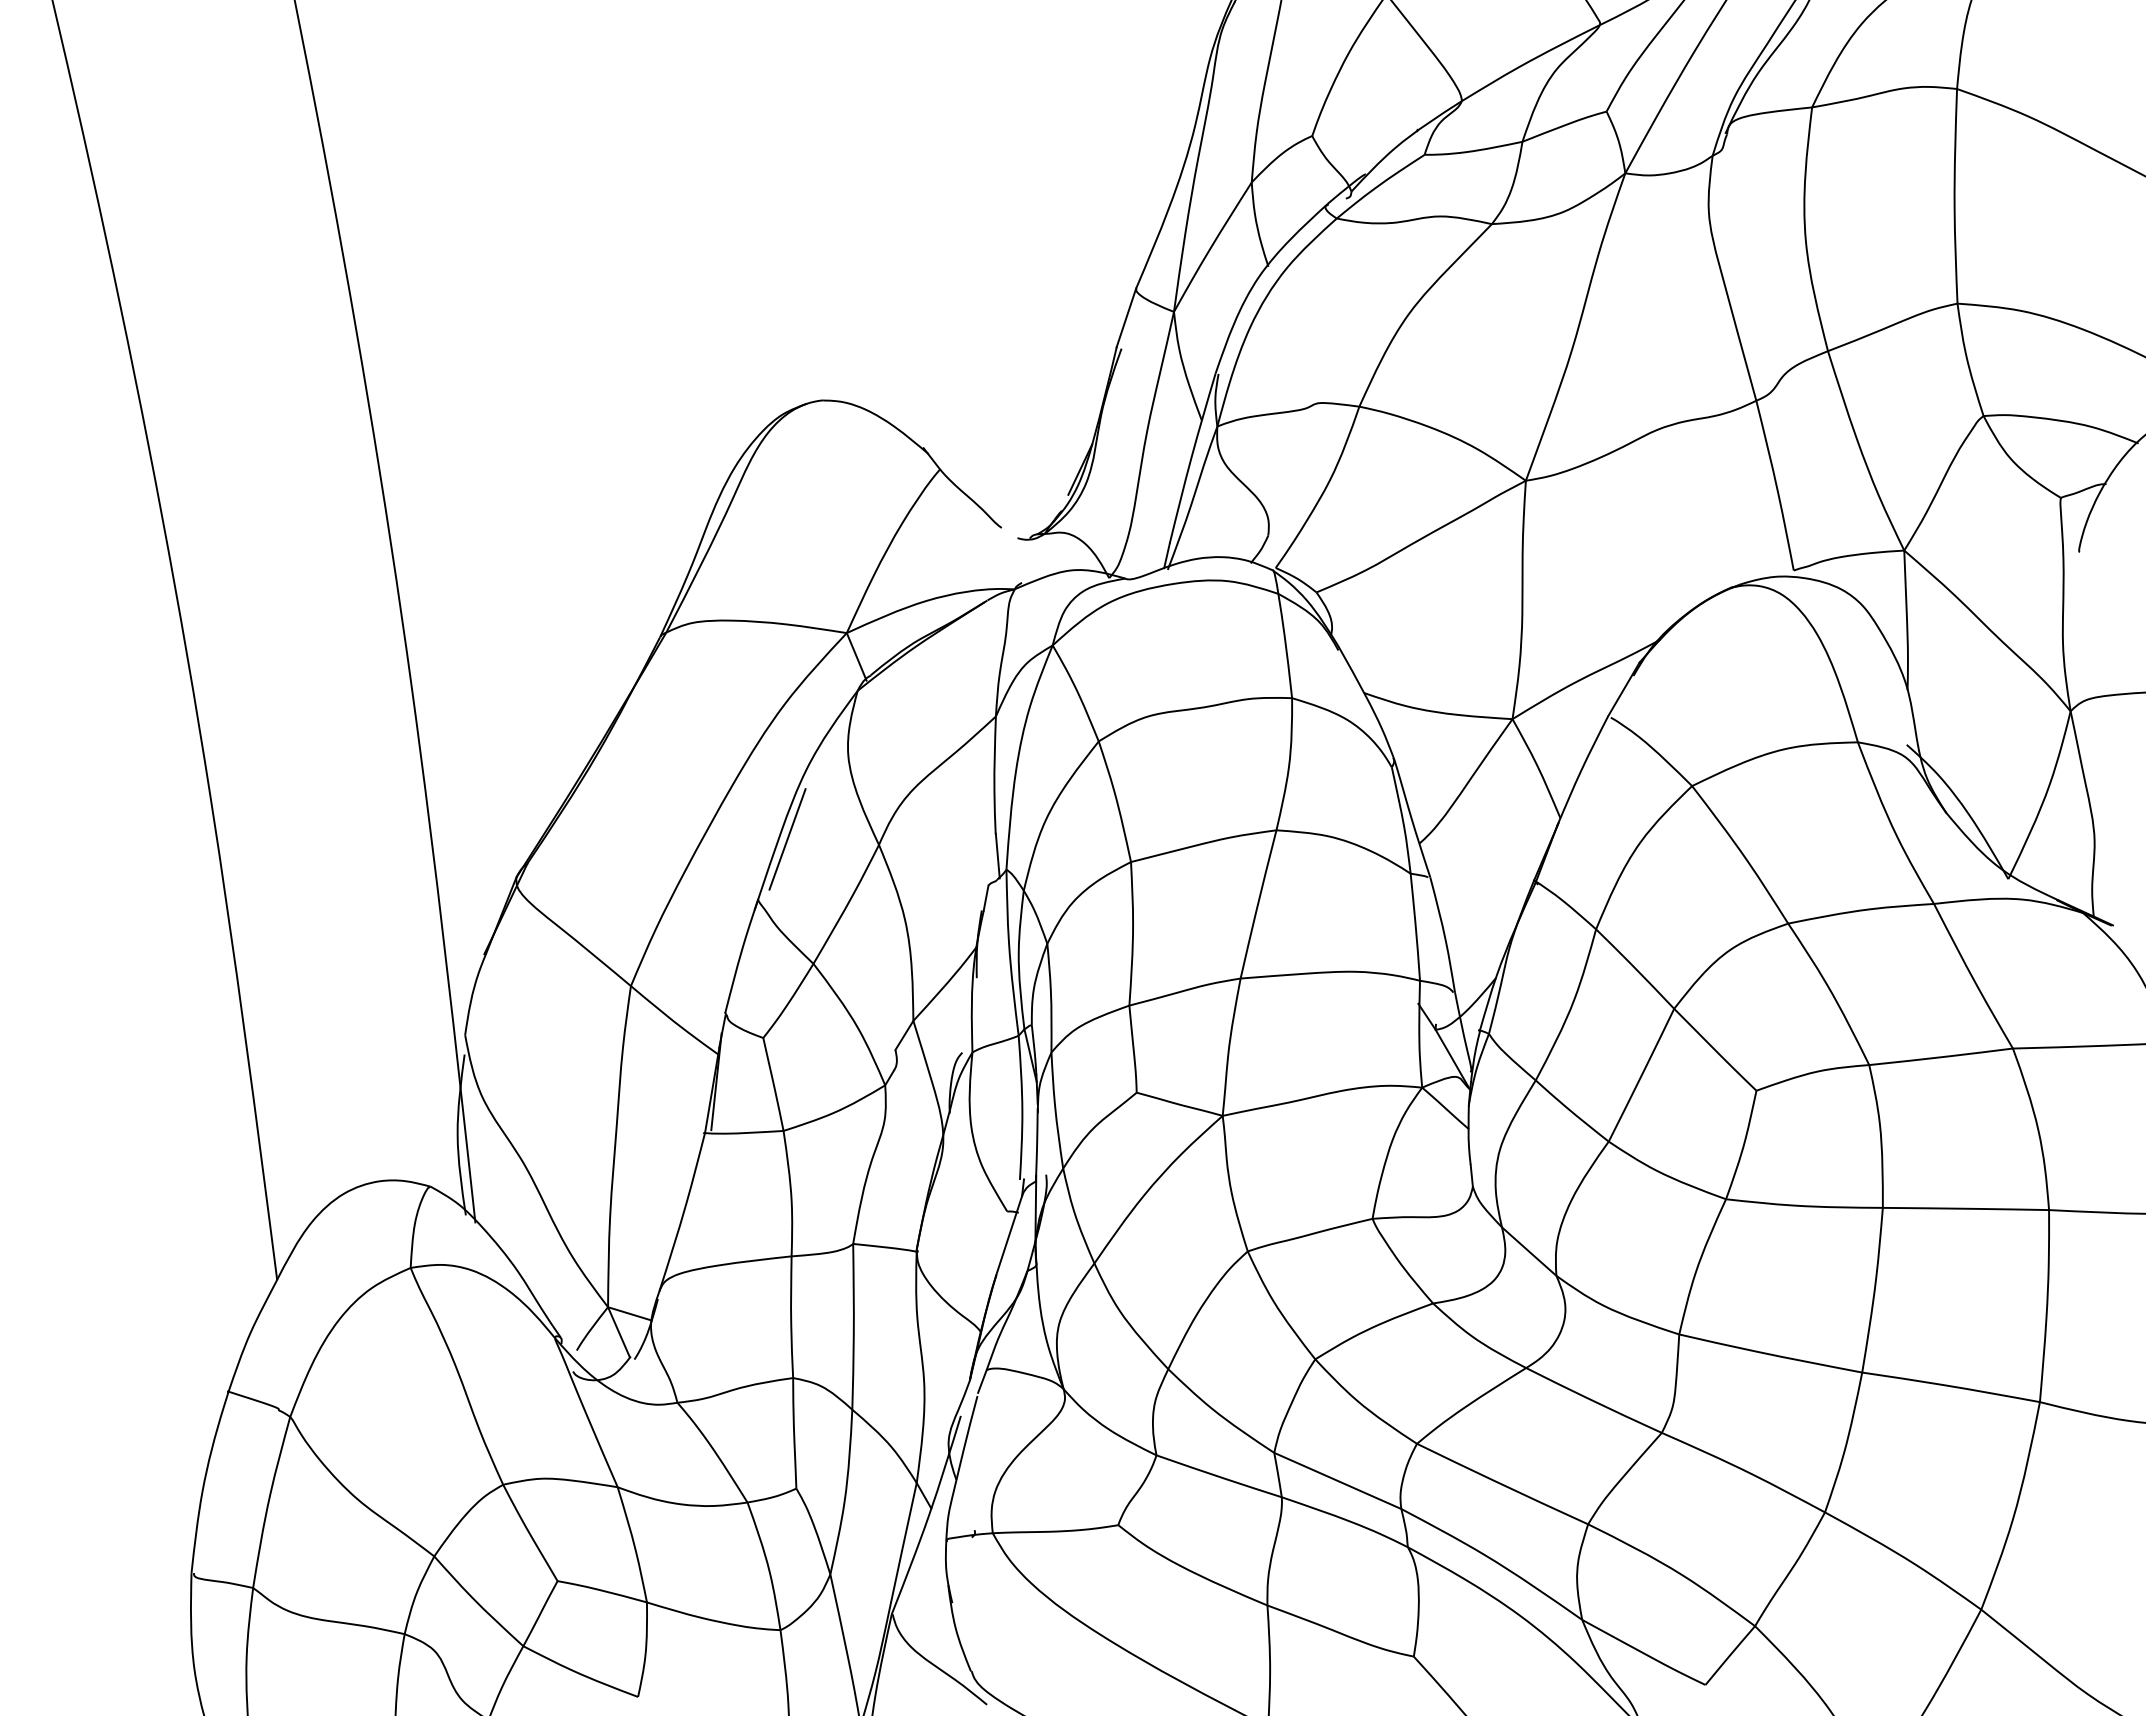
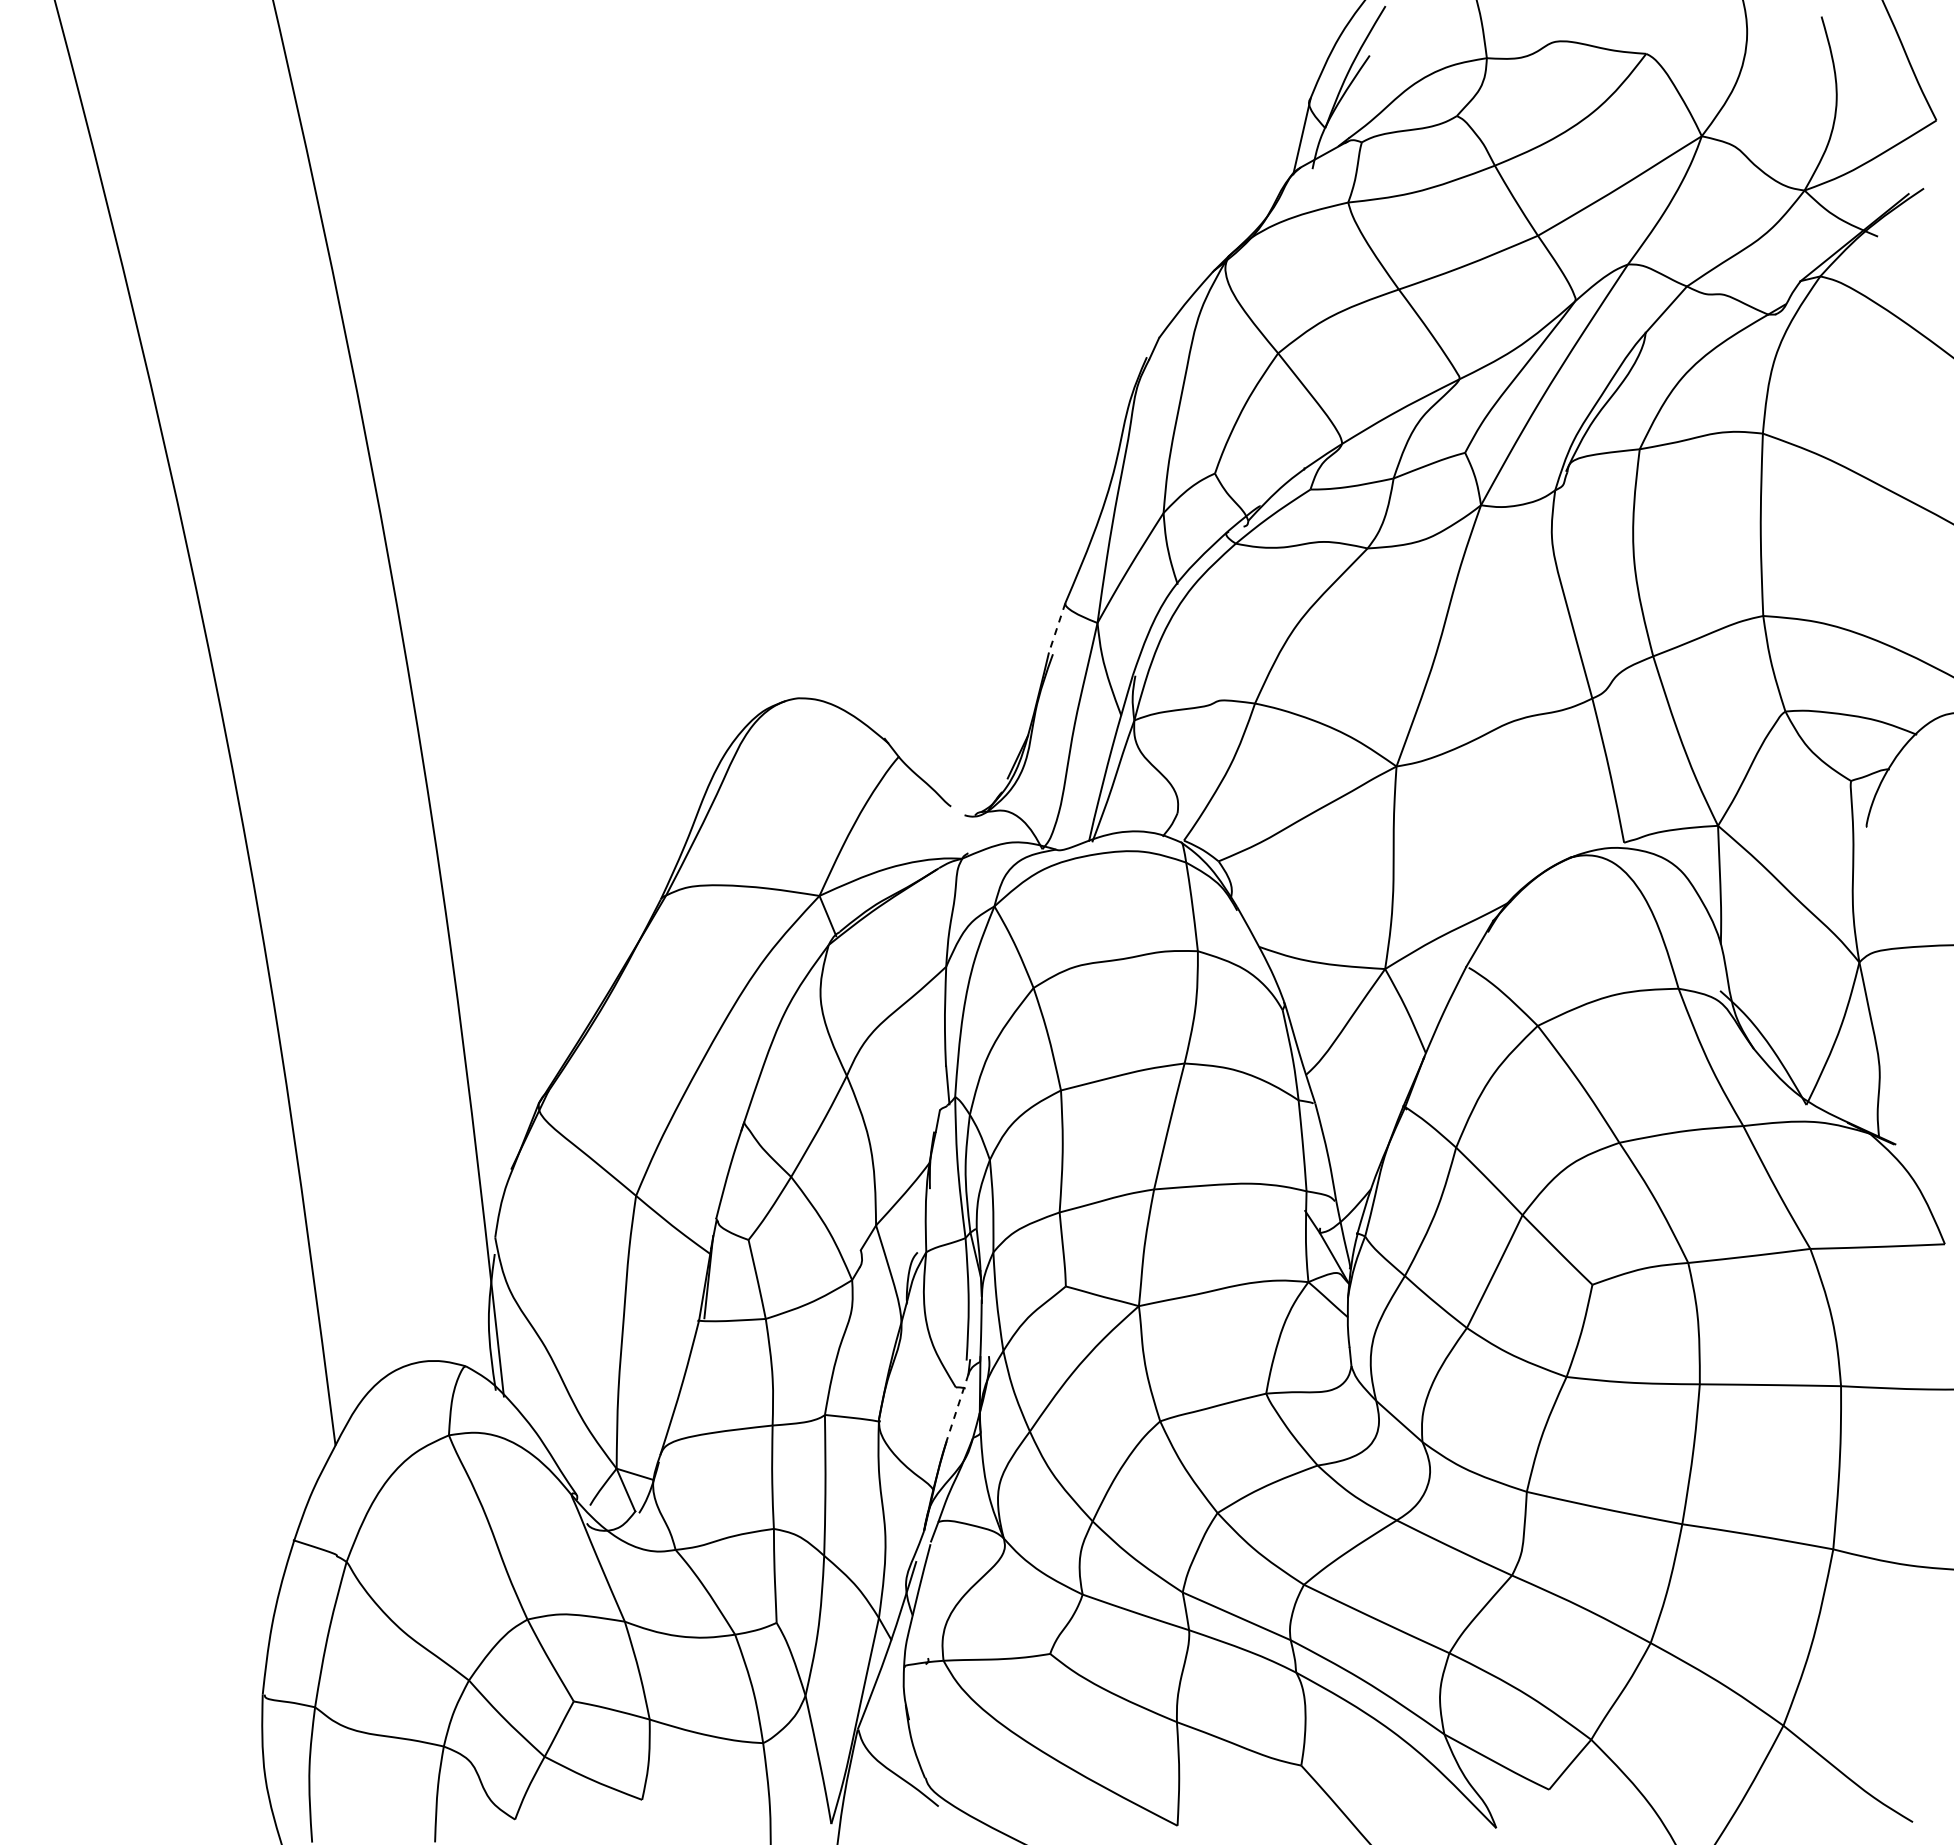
line: (1125, 318) -> (1056, 628), solid -> dashed
line: (786, 838) -> (768, 1070), removed
line: (1009, 1236) -> (957, 1408), solid -> dashed

